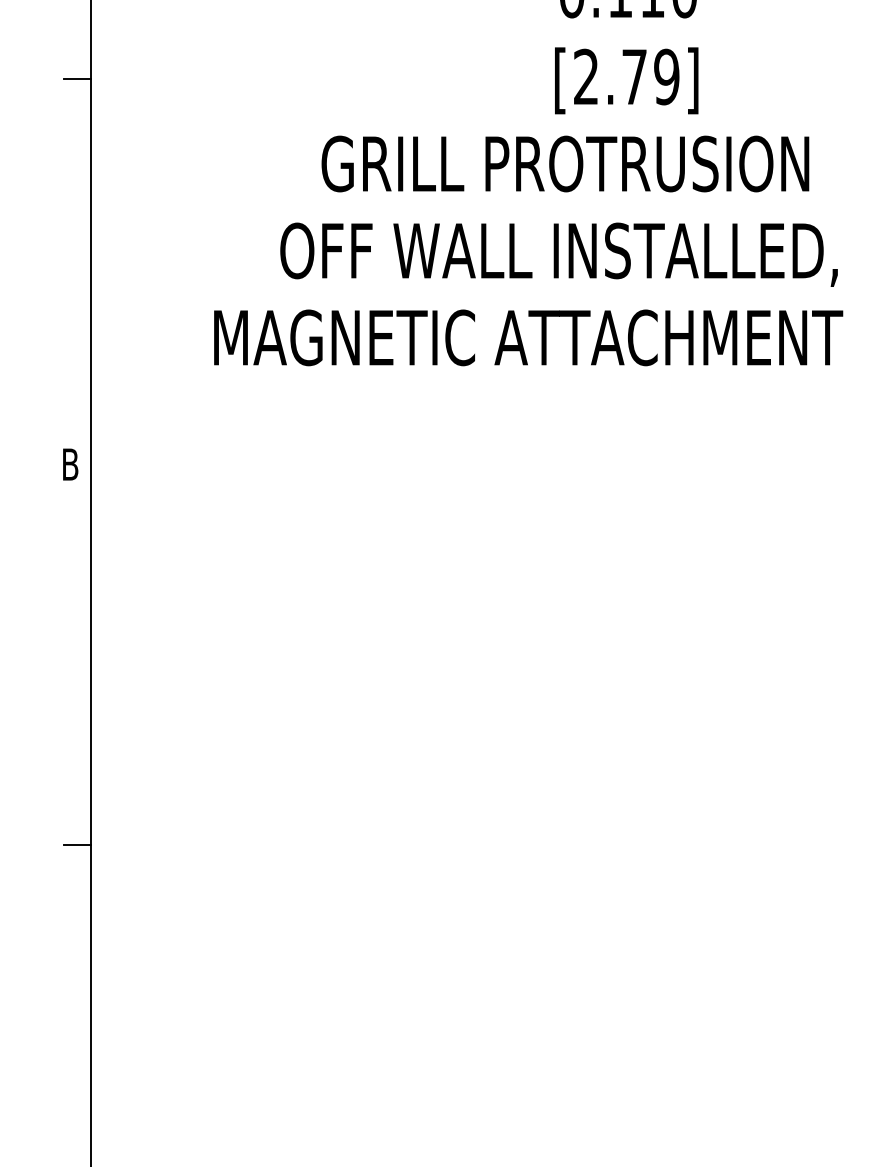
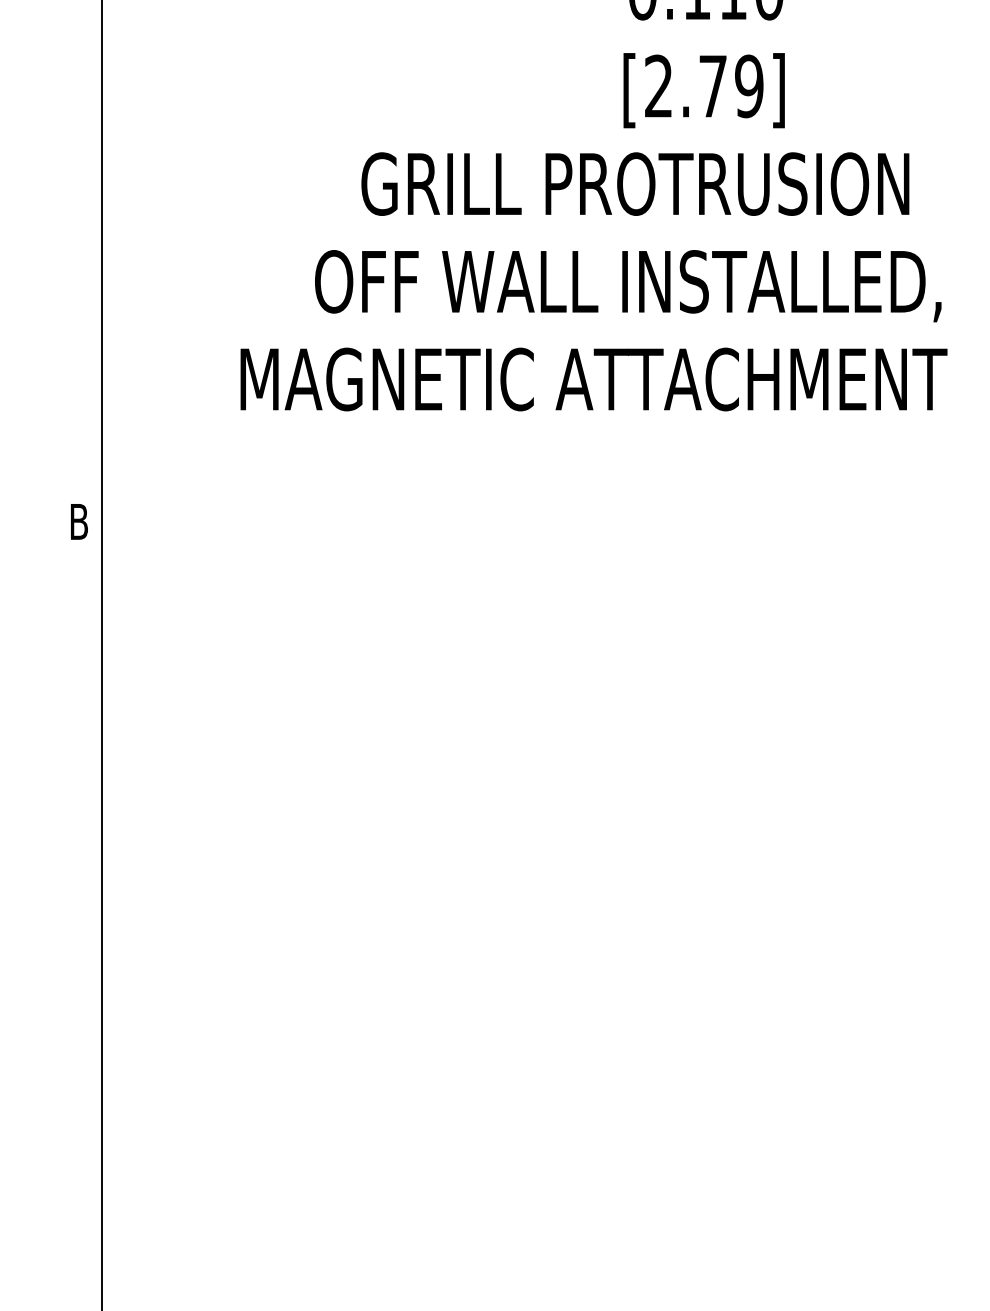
line: (76, 79) -> (85, 89), removed
line: (76, 845) -> (85, 949), removed

